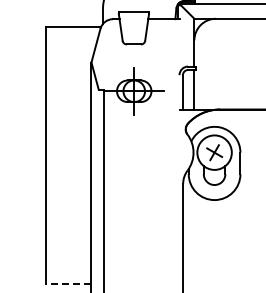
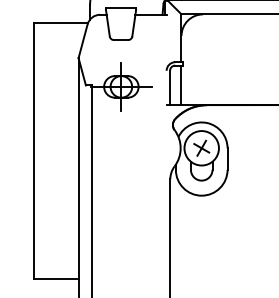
line: (69, 283) -> (56, 279), dashed -> solid

